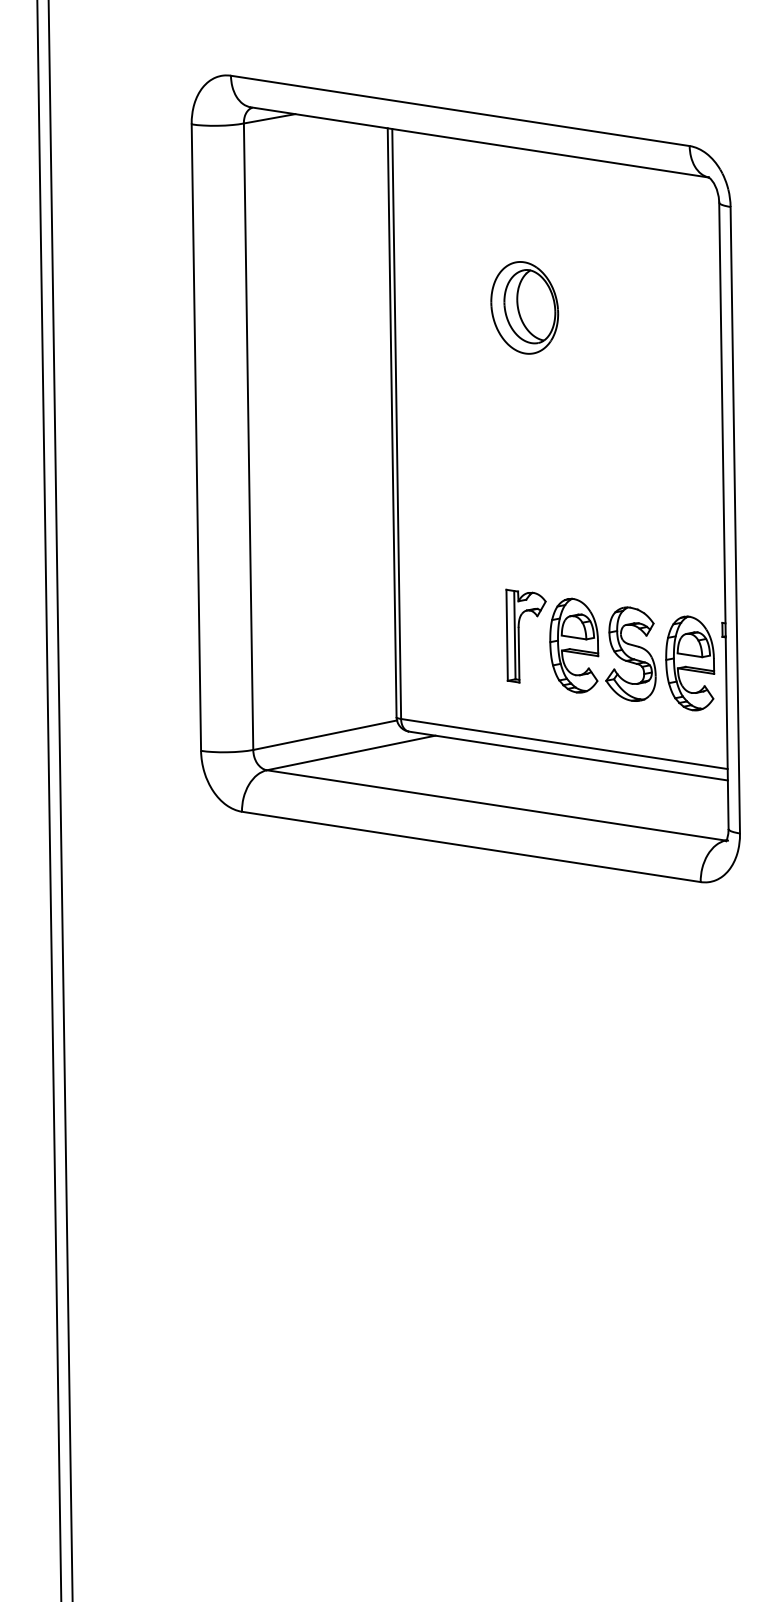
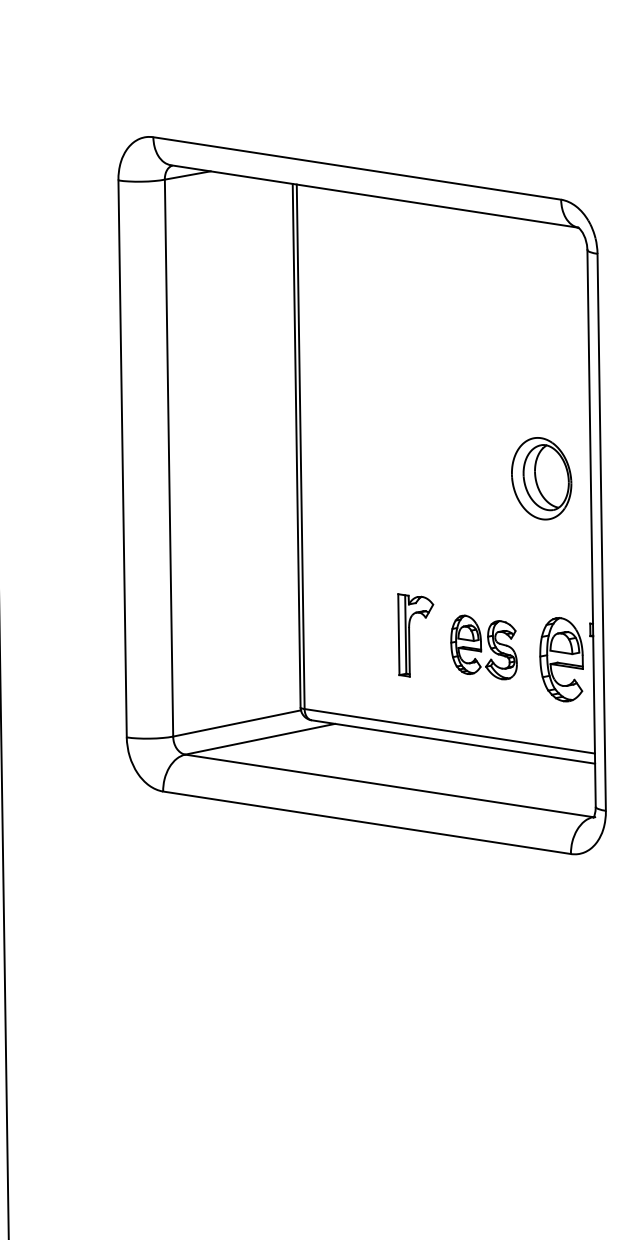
part: (524, 307) -> (541, 478), moved
part: (602, 649) -> (483, 647), size x0.7

